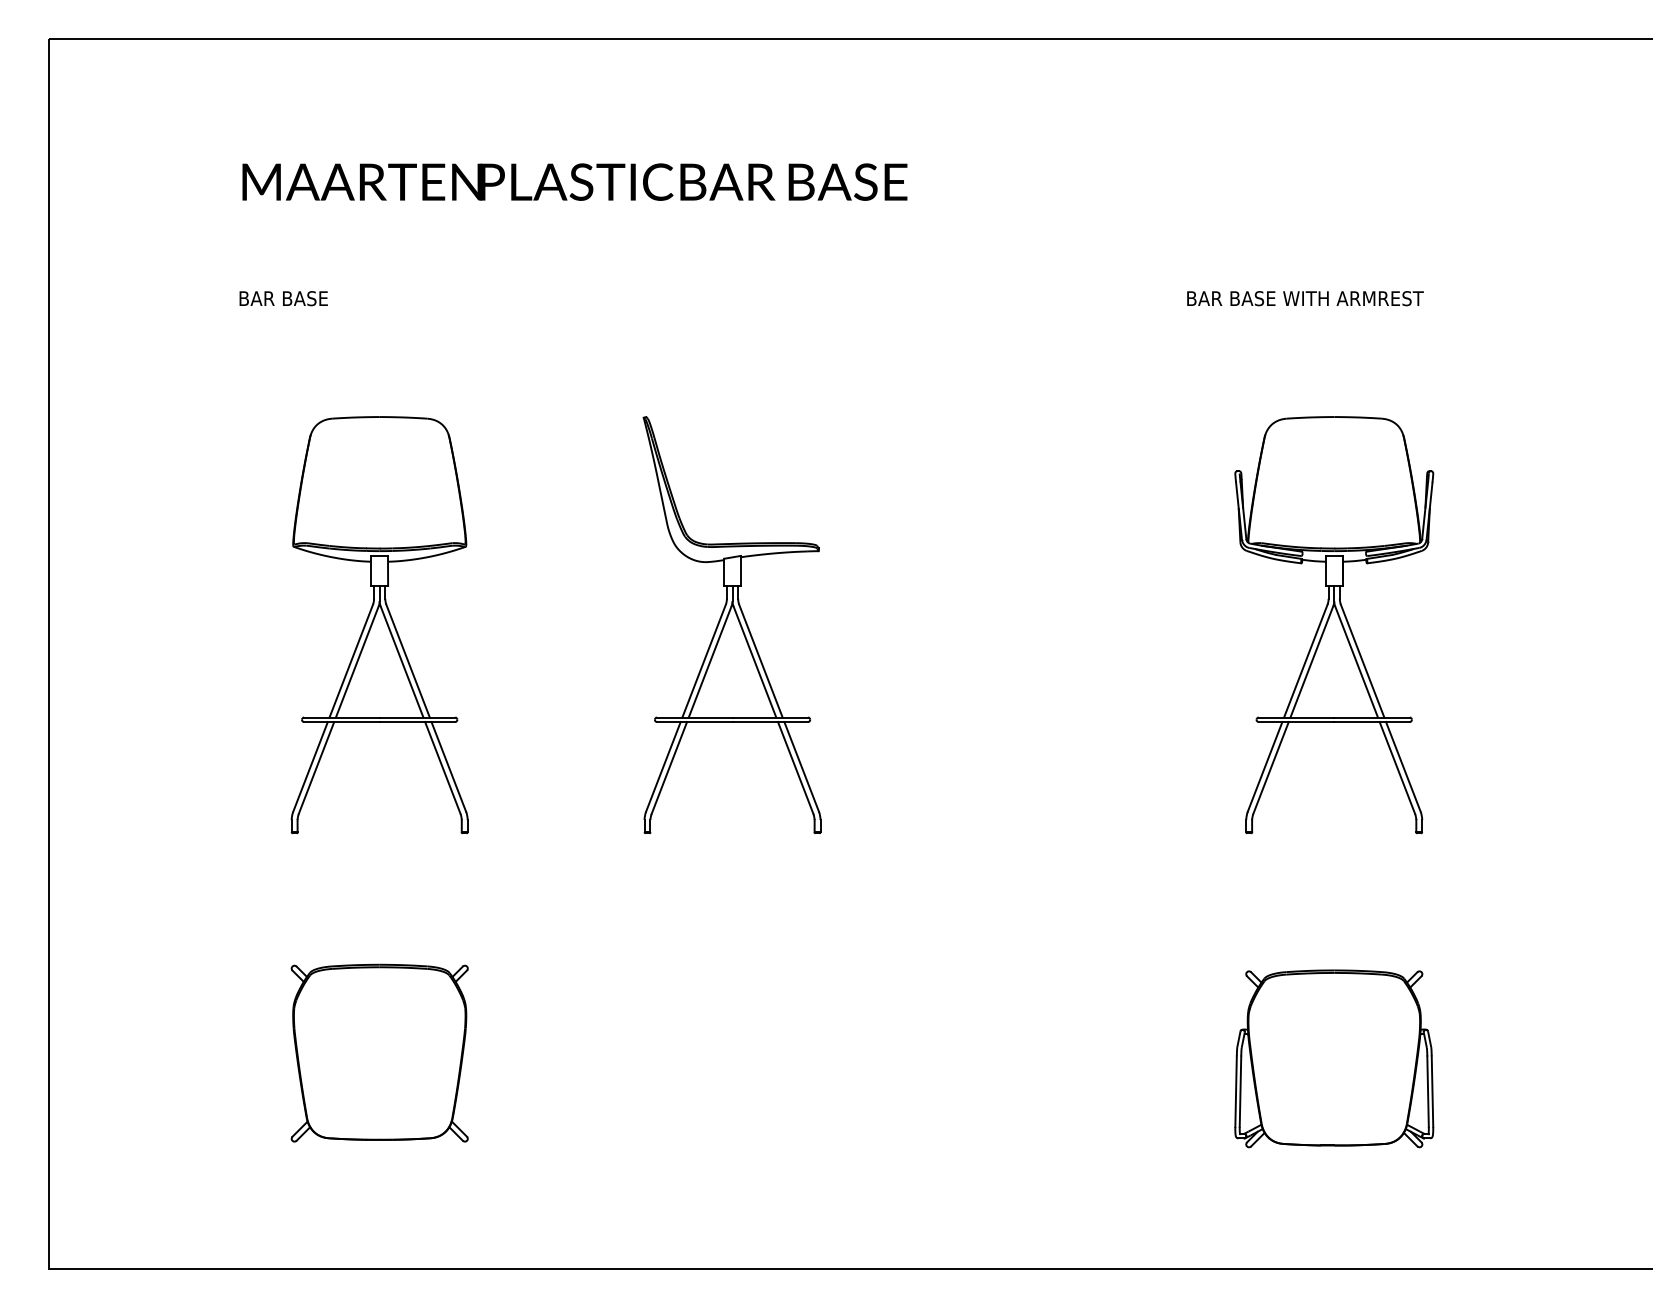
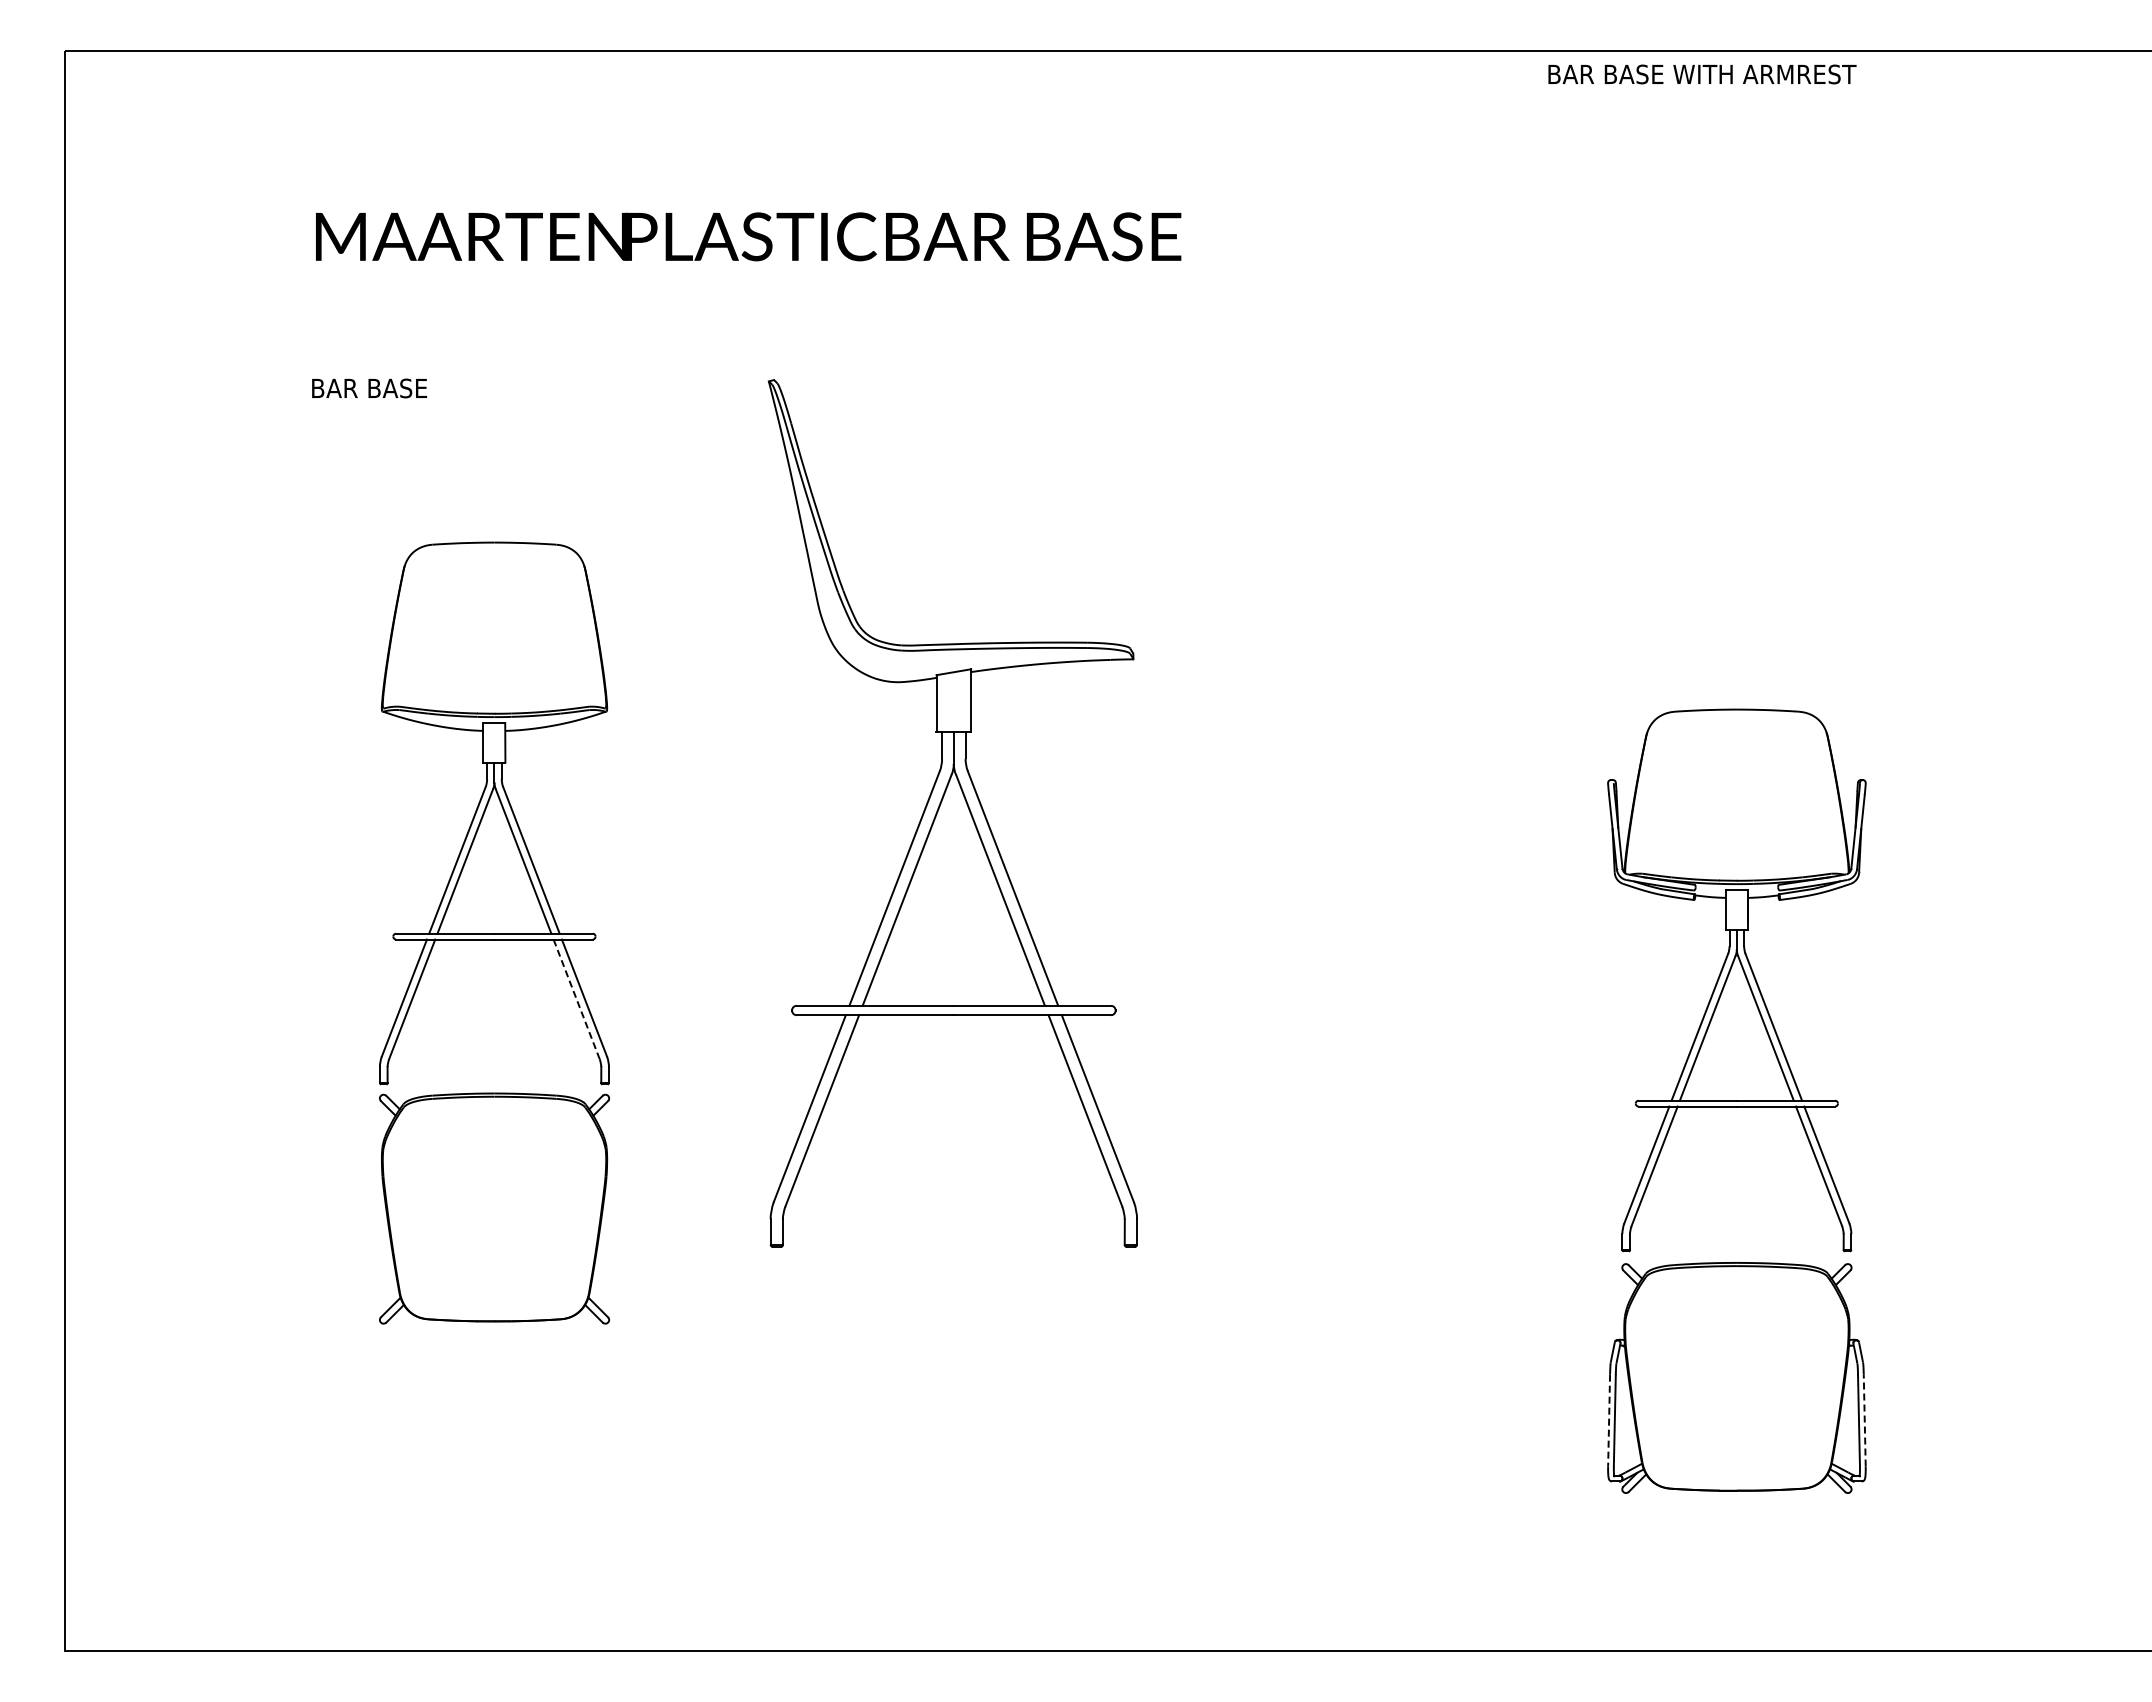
text: (1305, 298) -> (1702, 74), moved
part: (732, 625) -> (953, 813), size x1.6
part: (1333, 625) -> (1736, 980), moved
line: (442, 767) -> (576, 998), solid -> dashed
part: (379, 1053) -> (494, 1208), moved
line: (1236, 1091) -> (1609, 1420), solid -> dashed
line: (1432, 1091) -> (1864, 1420), solid -> dashed

